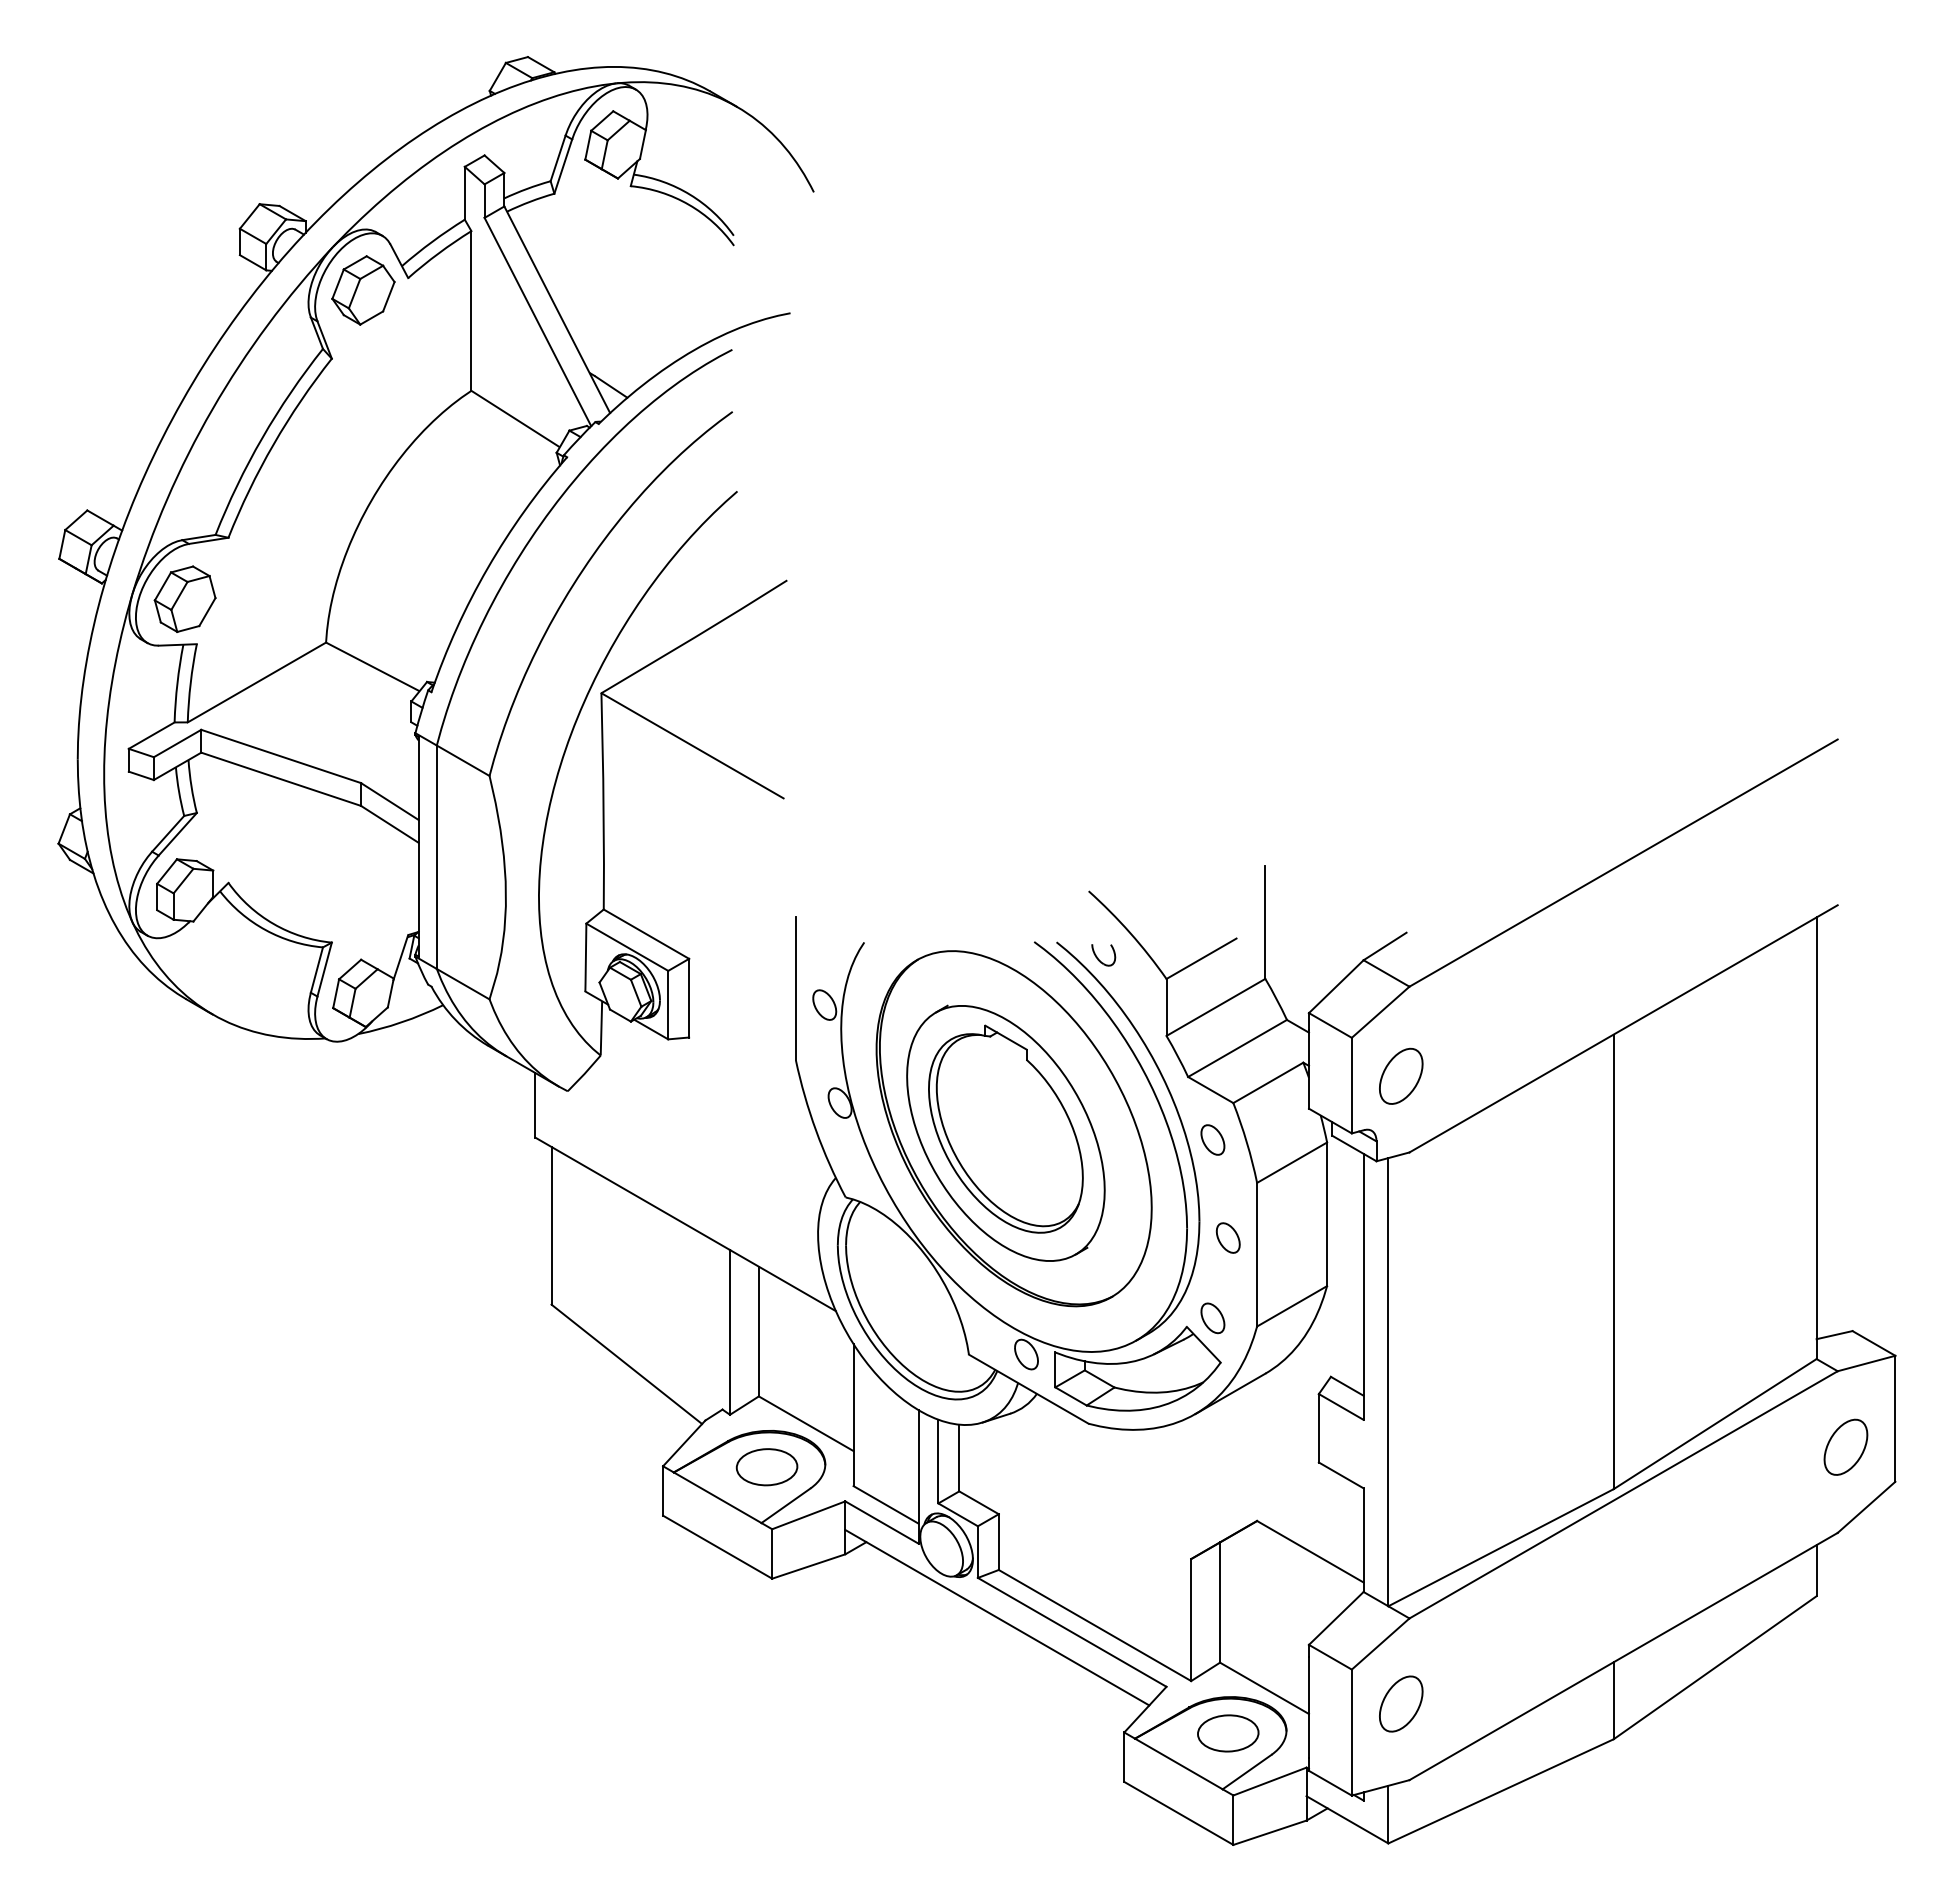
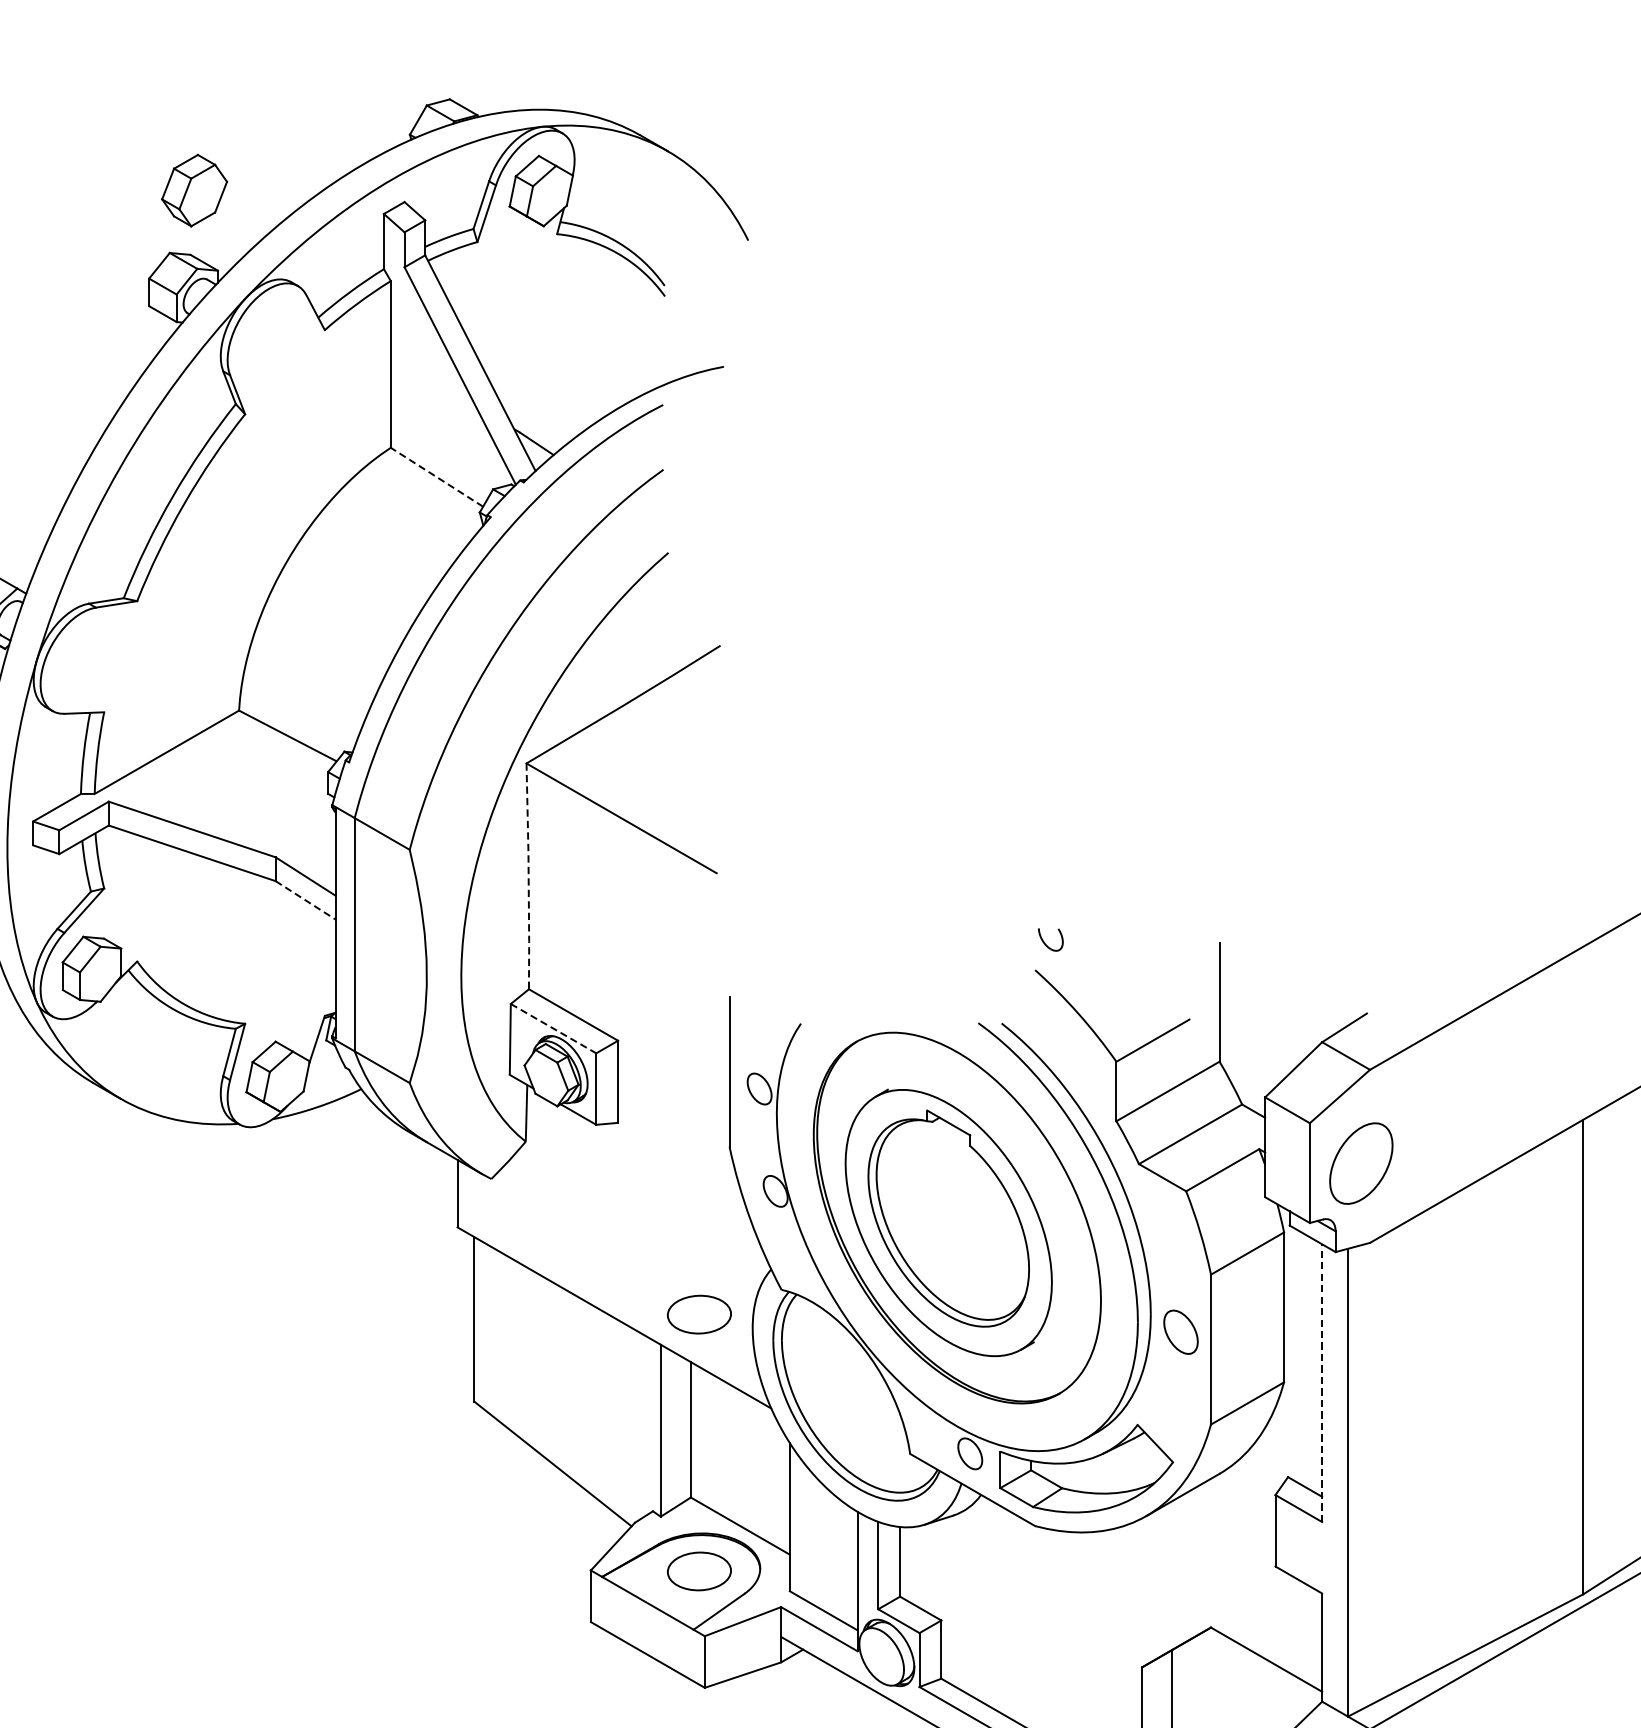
part: (363, 290) -> (194, 190), moved
line: (514, 418) -> (435, 476), solid -> dashed
part: (184, 598) -> (91, 664), removed
line: (603, 801) -> (528, 876), solid -> dashed
line: (390, 824) -> (306, 900), solid -> dashed
line: (627, 947) -> (553, 1028), solid -> dashed
part: (1103, 955) -> (1050, 940), moved
part: (1401, 1075) -> (1361, 1162), size x1.4
part: (1212, 1139) -> (1164, 1229), removed
part: (766, 1221) -> (698, 1314), added
part: (1227, 1237) -> (1180, 1331), size x1.4
line: (1363, 1286) -> (1322, 1382), solid -> dashed
part: (1212, 1318) -> (1164, 1416), removed

